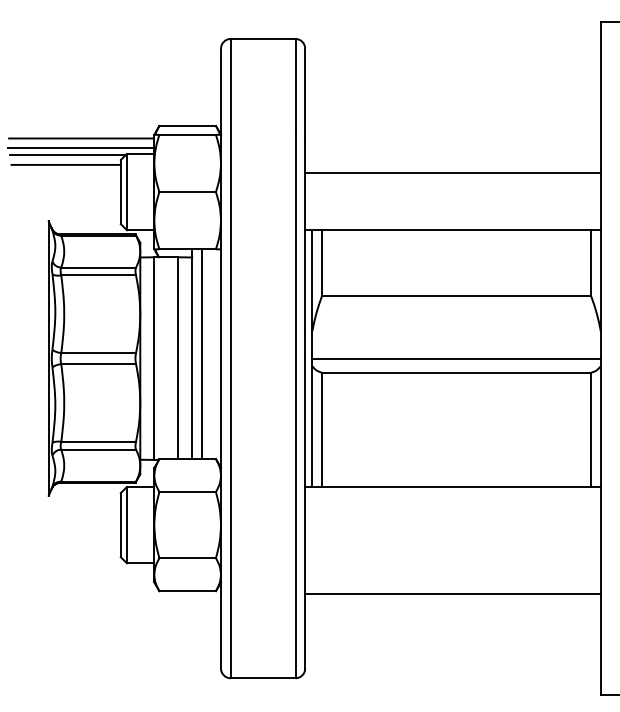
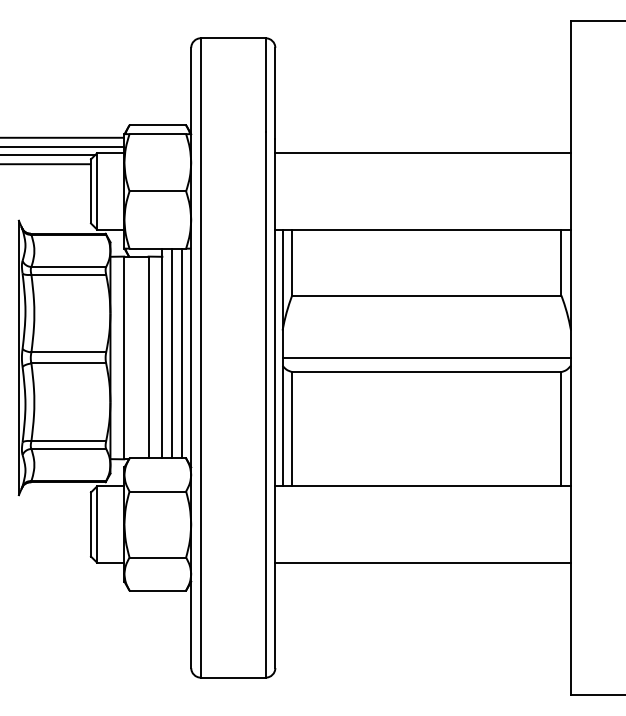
line: (453, 173) -> (423, 153), moved
line: (211, 354) -> (181, 353), added
line: (453, 594) -> (423, 562), moved

